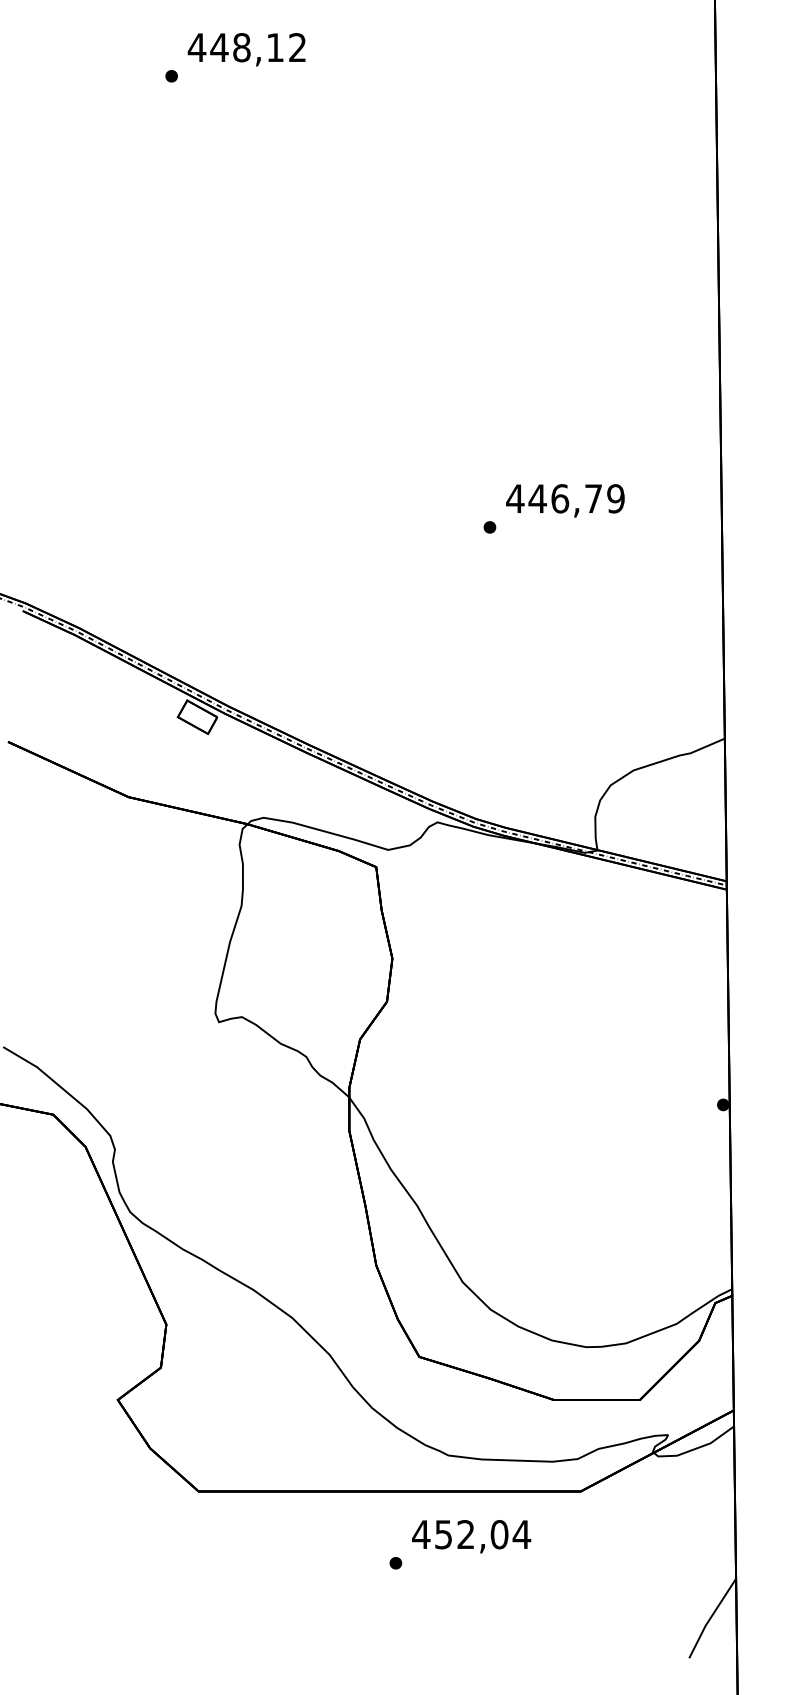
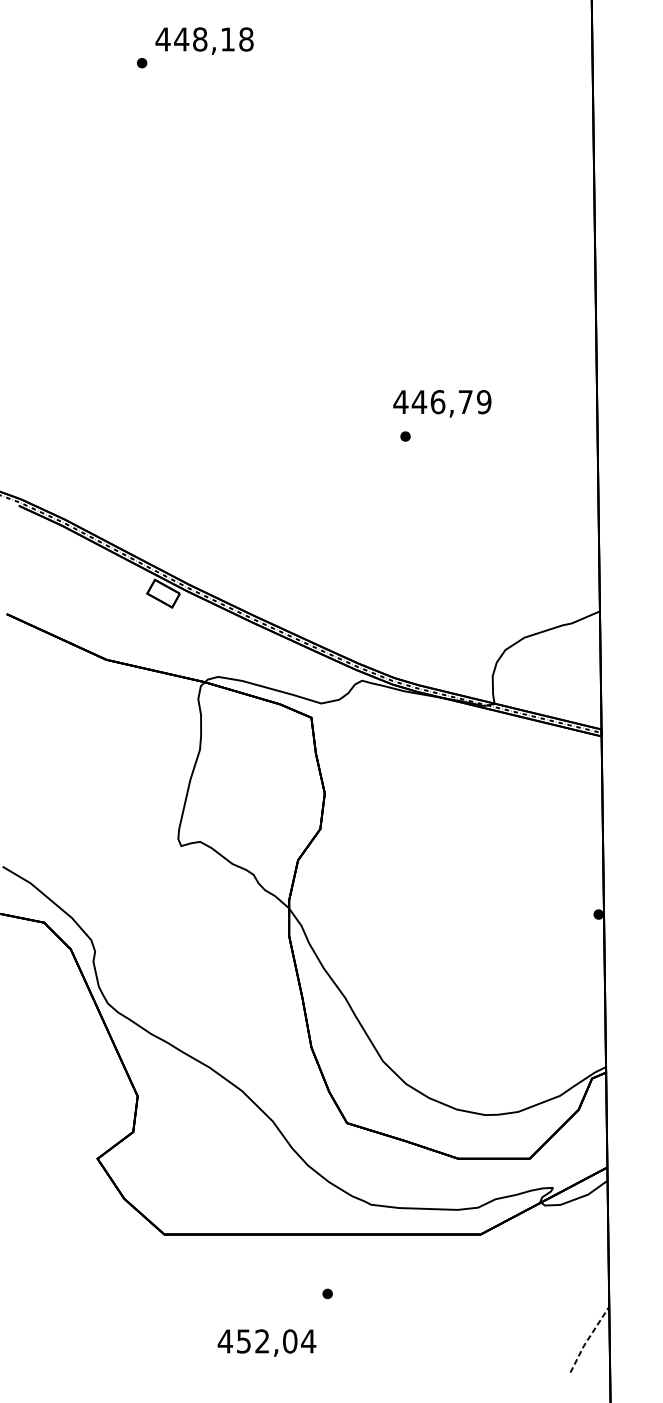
text: (297, 47) -> (246, 39), 448,12 -> 448,18
text: (565, 500) -> (442, 403), moved
text: (471, 1536) -> (266, 1342), moved
line: (710, 1618) -> (588, 1339), solid -> dashed

